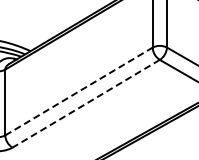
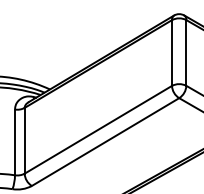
line: (79, 91) -> (98, 129), dashed -> solid
line: (86, 104) -> (105, 142), dashed -> solid

